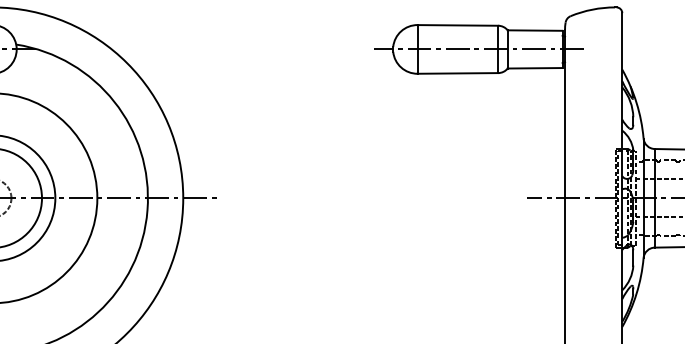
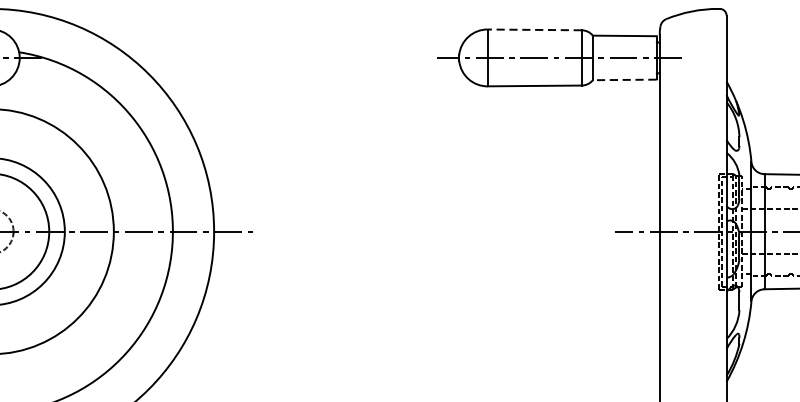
line: (457, 25) -> (534, 30), solid -> dashed
line: (534, 68) -> (624, 80), solid -> dashed

